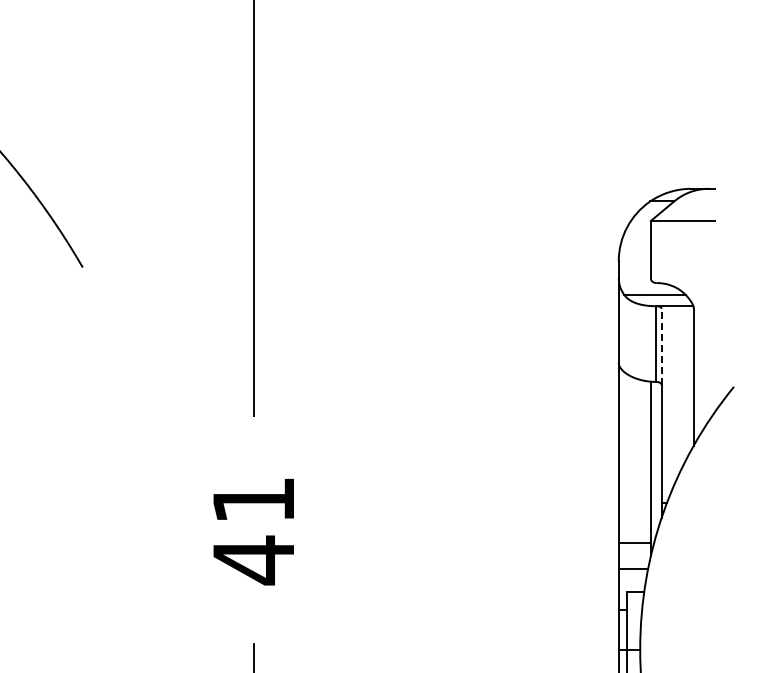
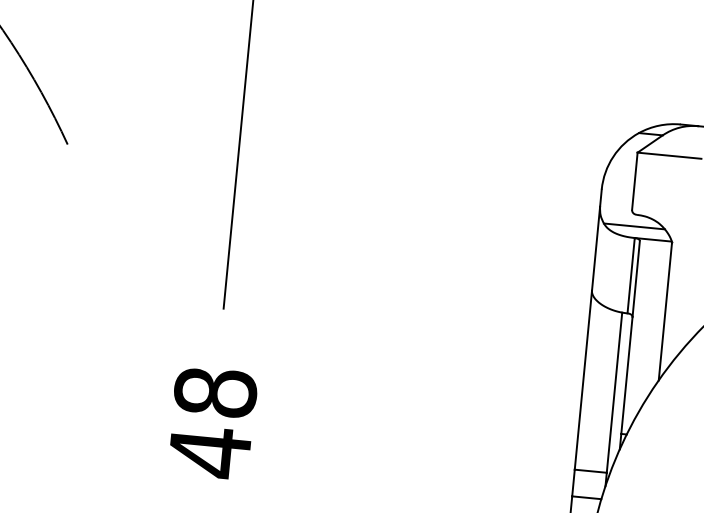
line: (661, 346) -> (636, 278), dashed -> solid
text: (253, 499) -> (215, 391), 41 -> 48

